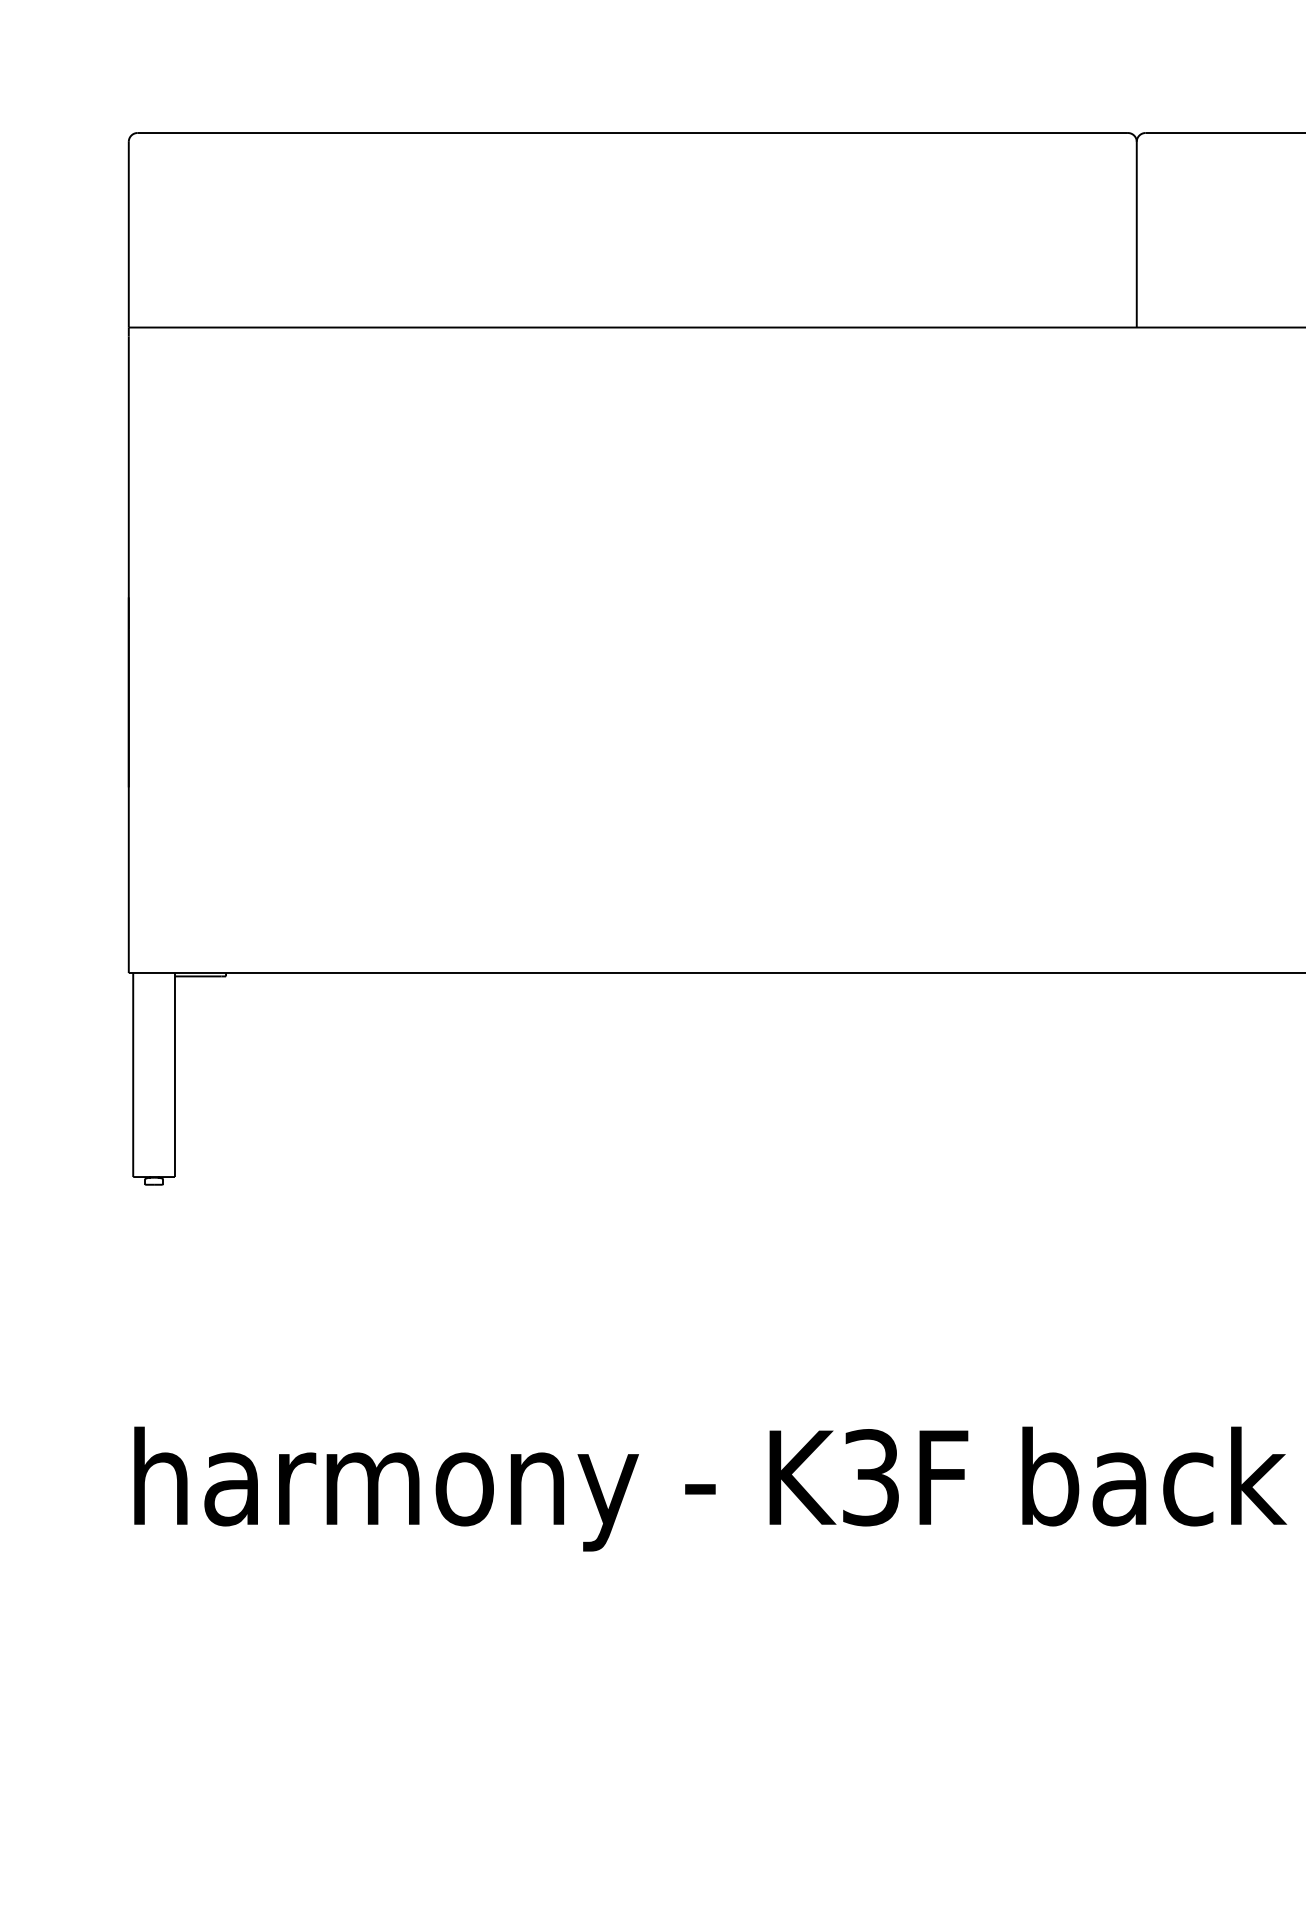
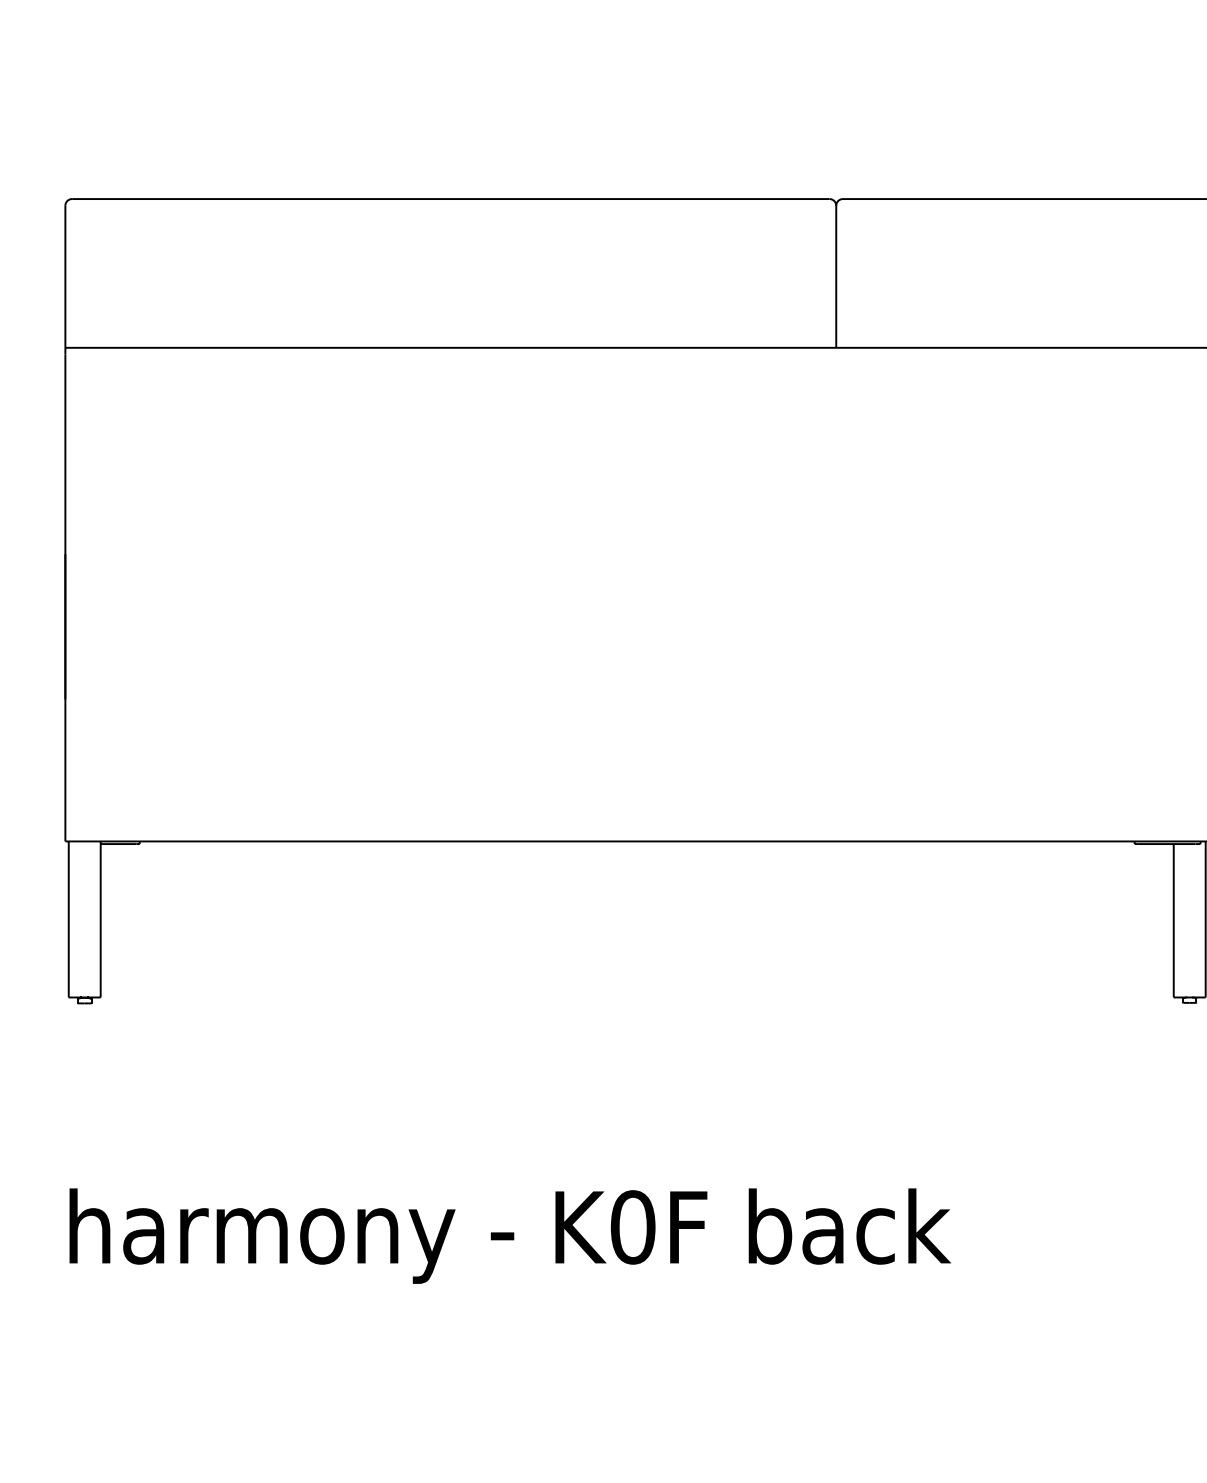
text: (870, 1477) -> (632, 1227), K3F -> K0F

